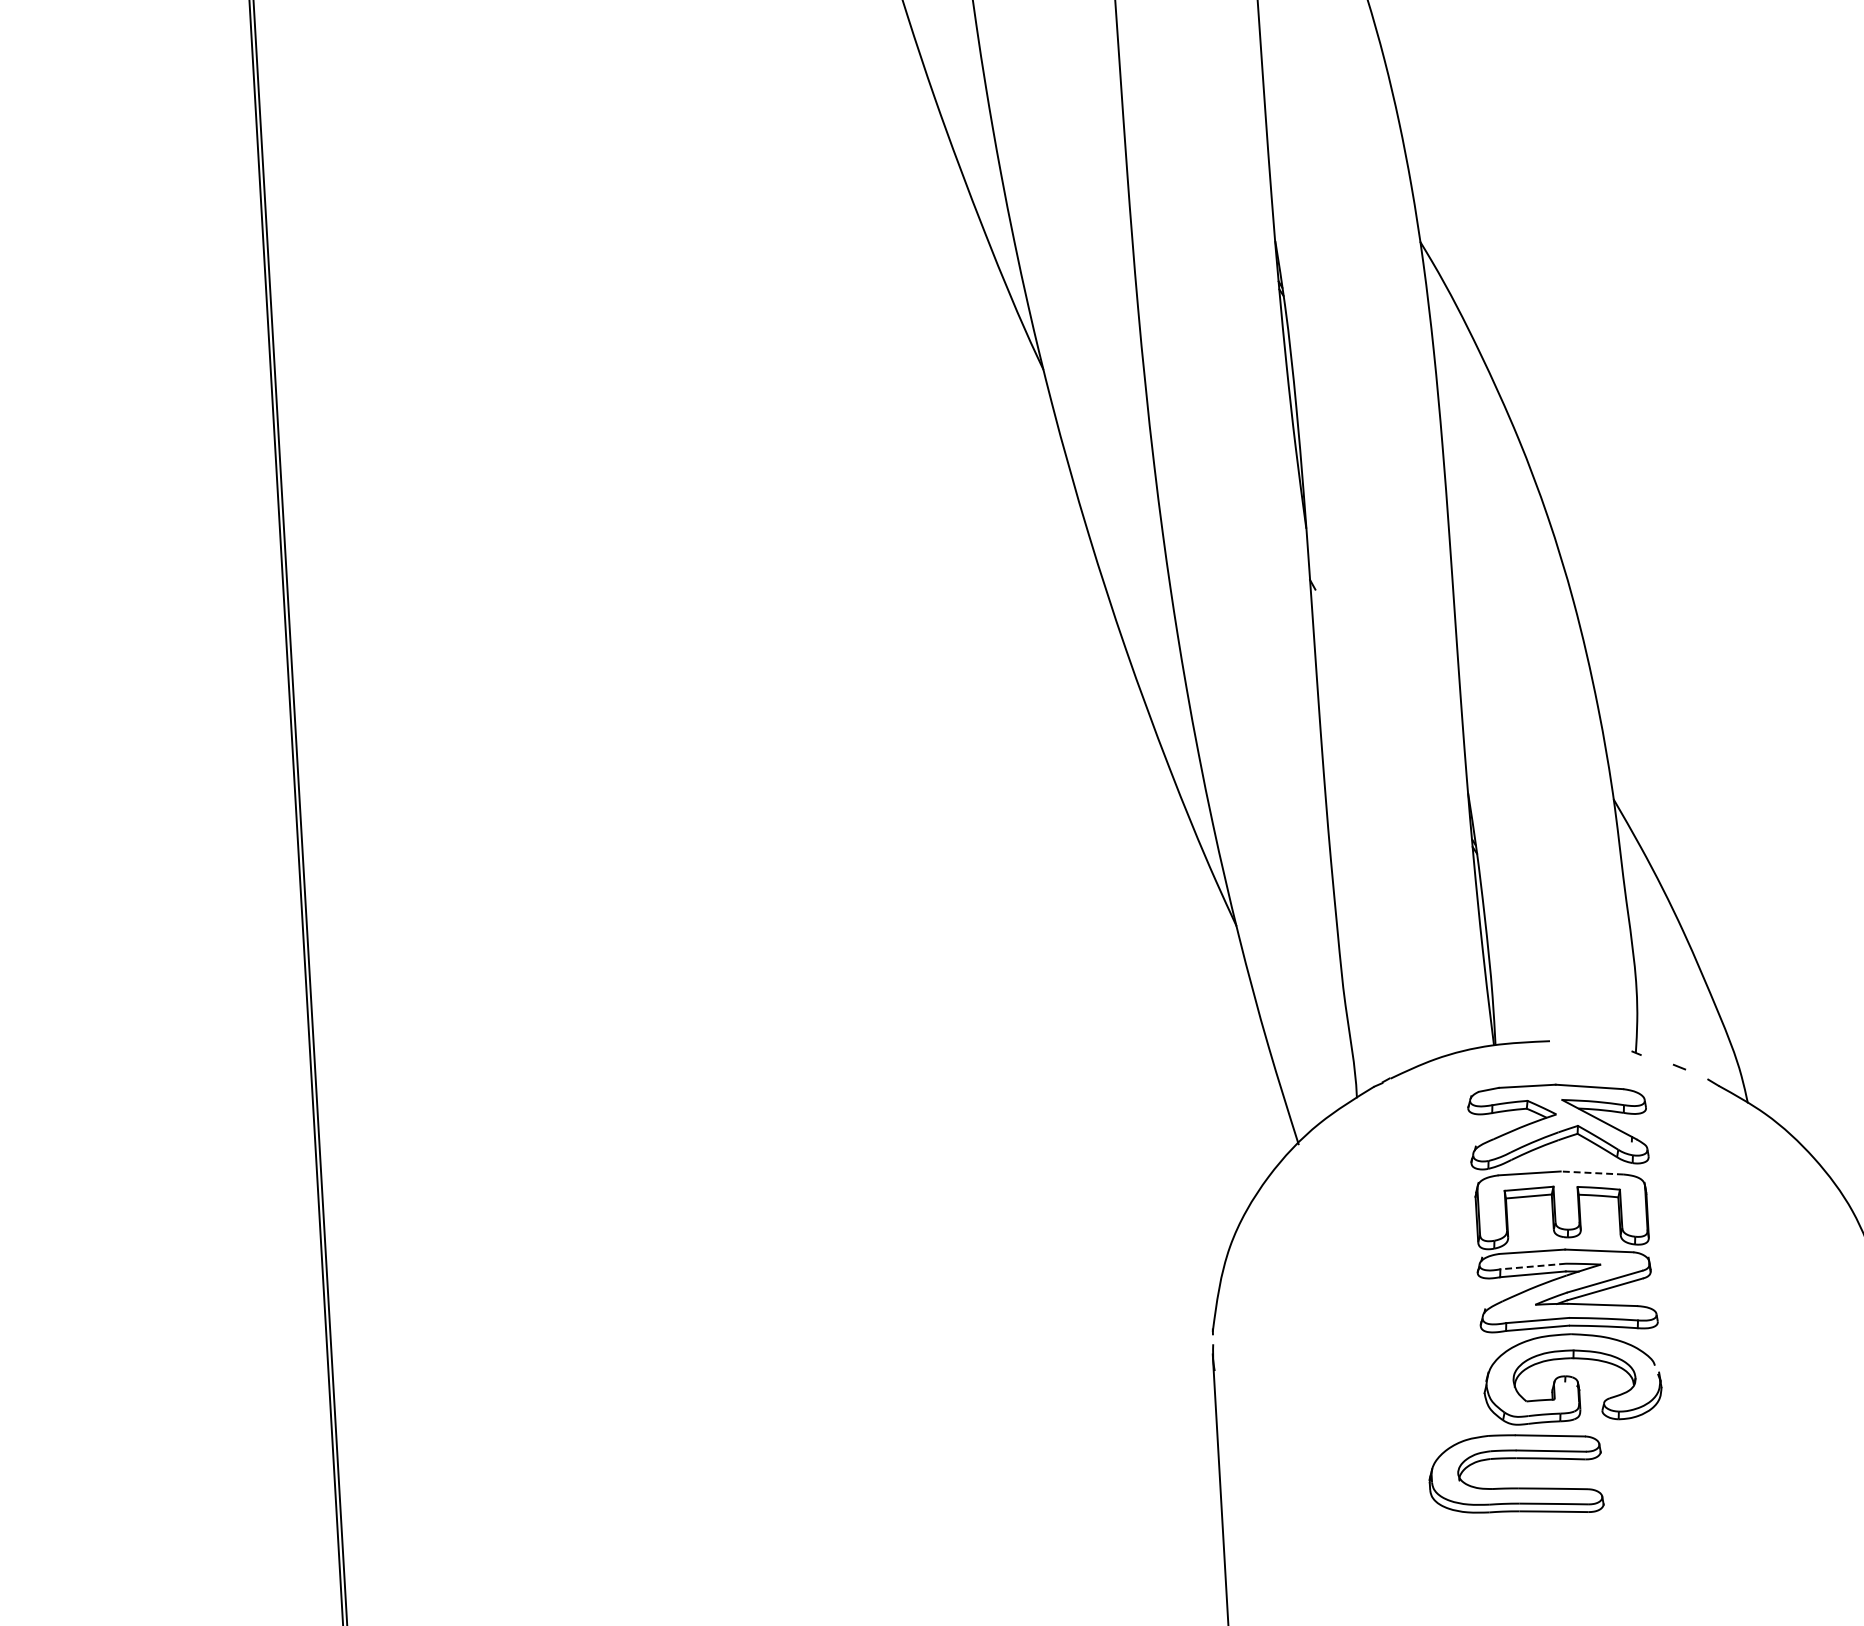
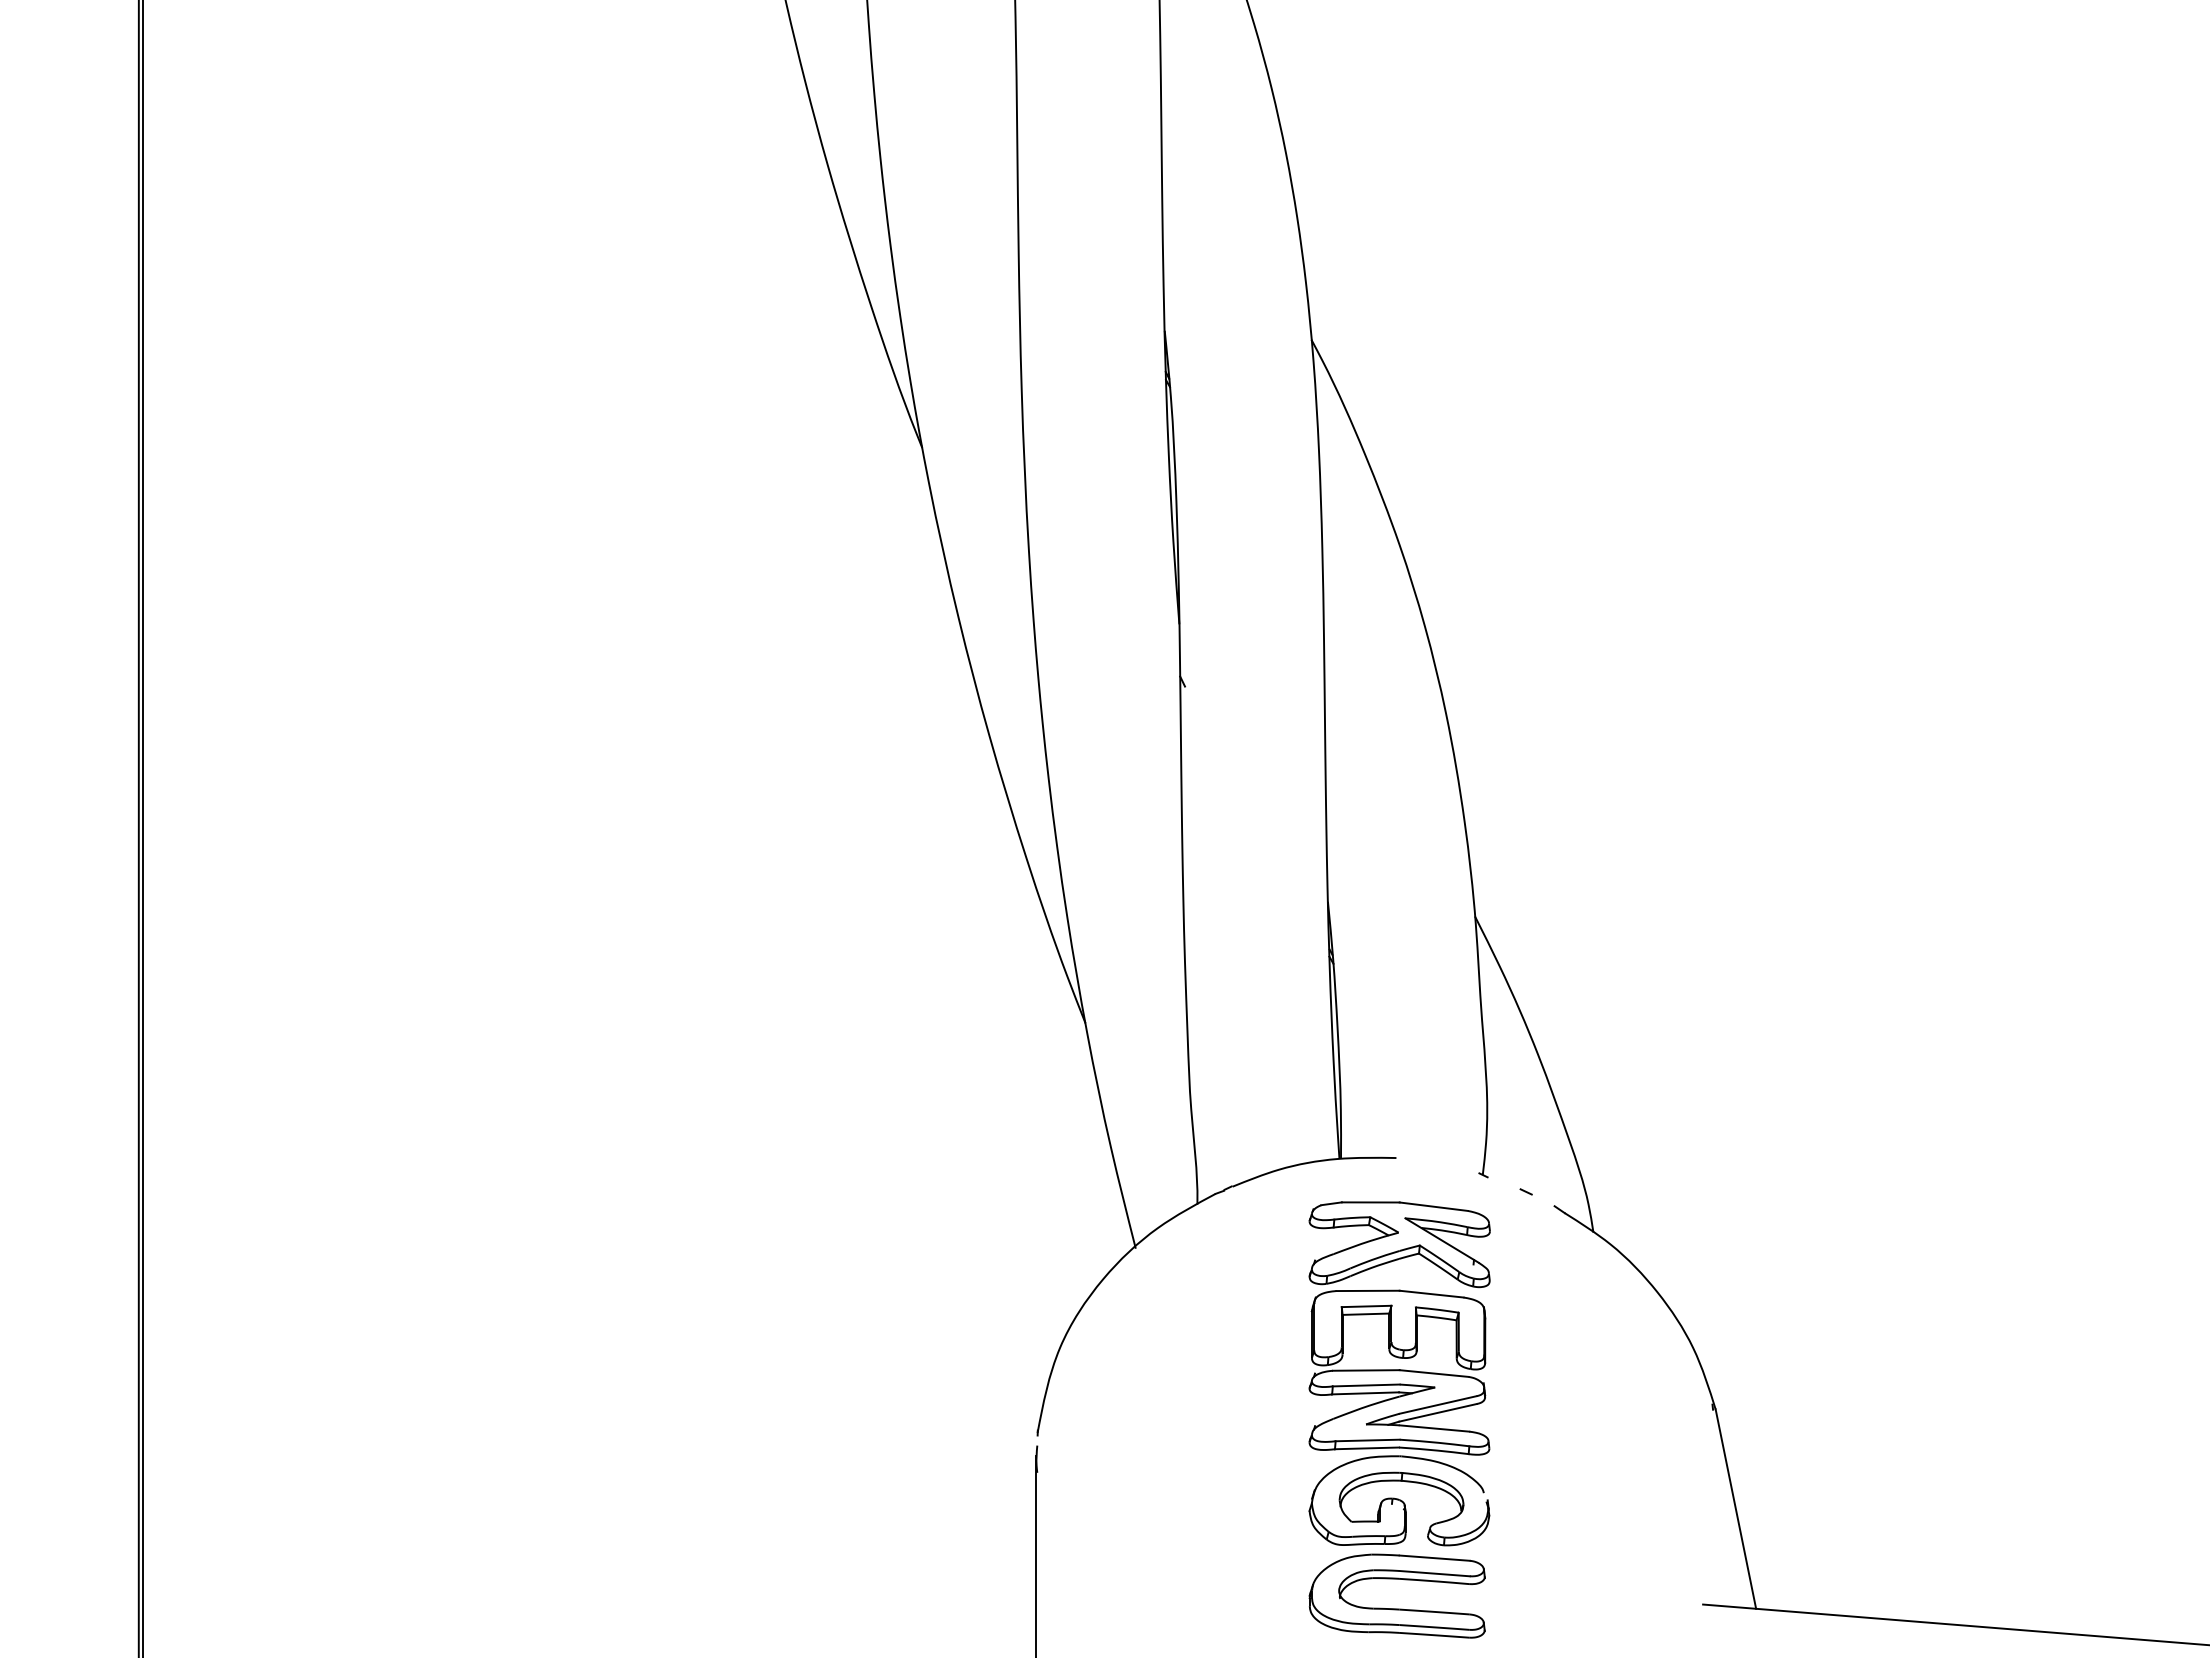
line: (1592, 1173) -> (1431, 1294), dashed -> solid
line: (1532, 1266) -> (1365, 1385), dashed -> solid
part: (1515, 1487) -> (1396, 1608), moved

